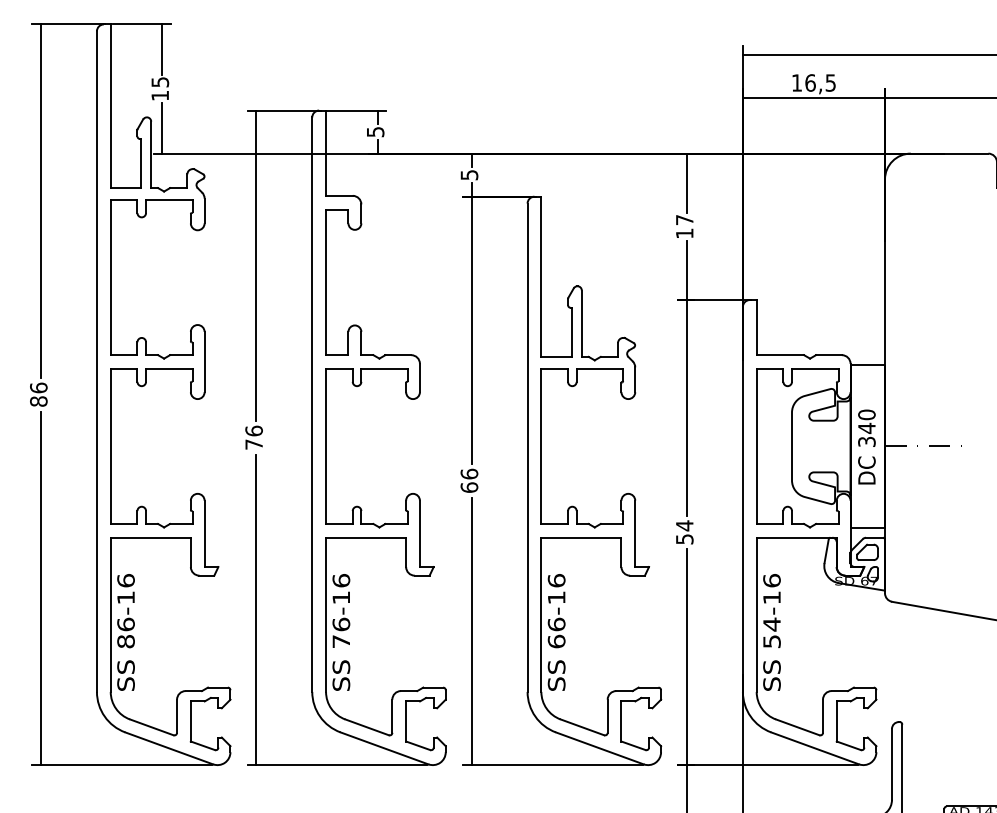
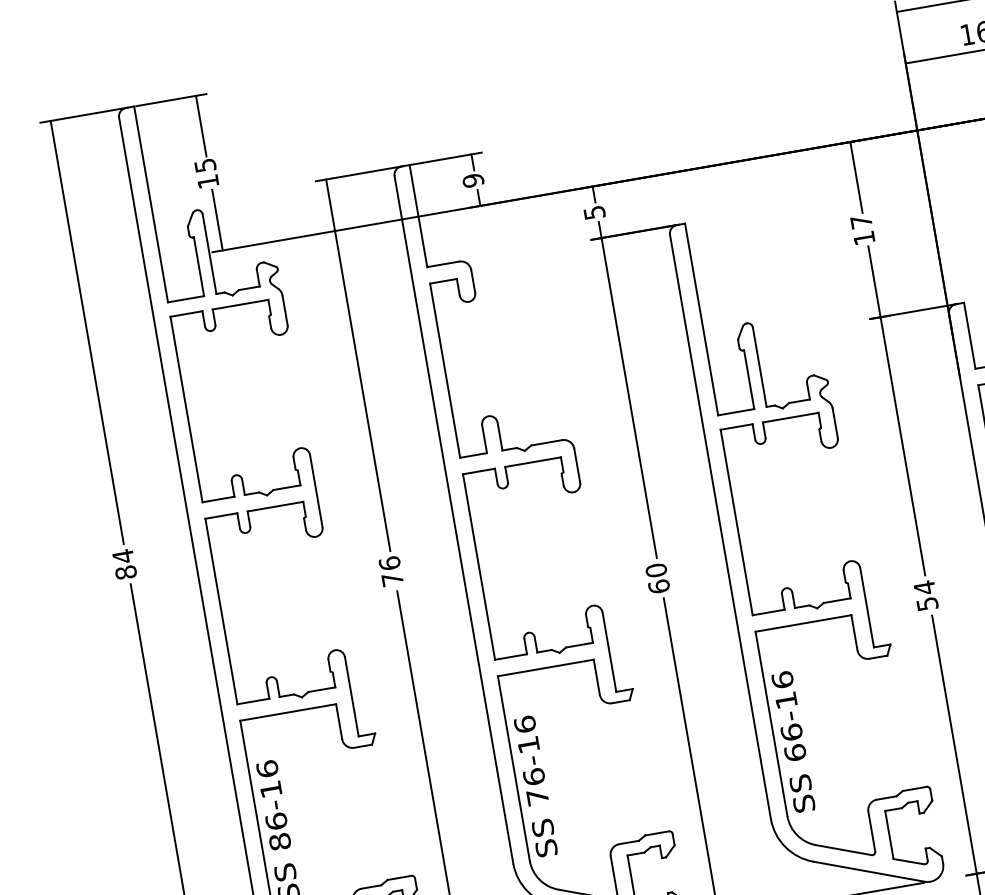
text: (375, 131) -> (473, 179), 5 -> 9
text: (38, 387) -> (122, 555), 86 -> 84
text: (469, 473) -> (656, 569), 66 -> 60

